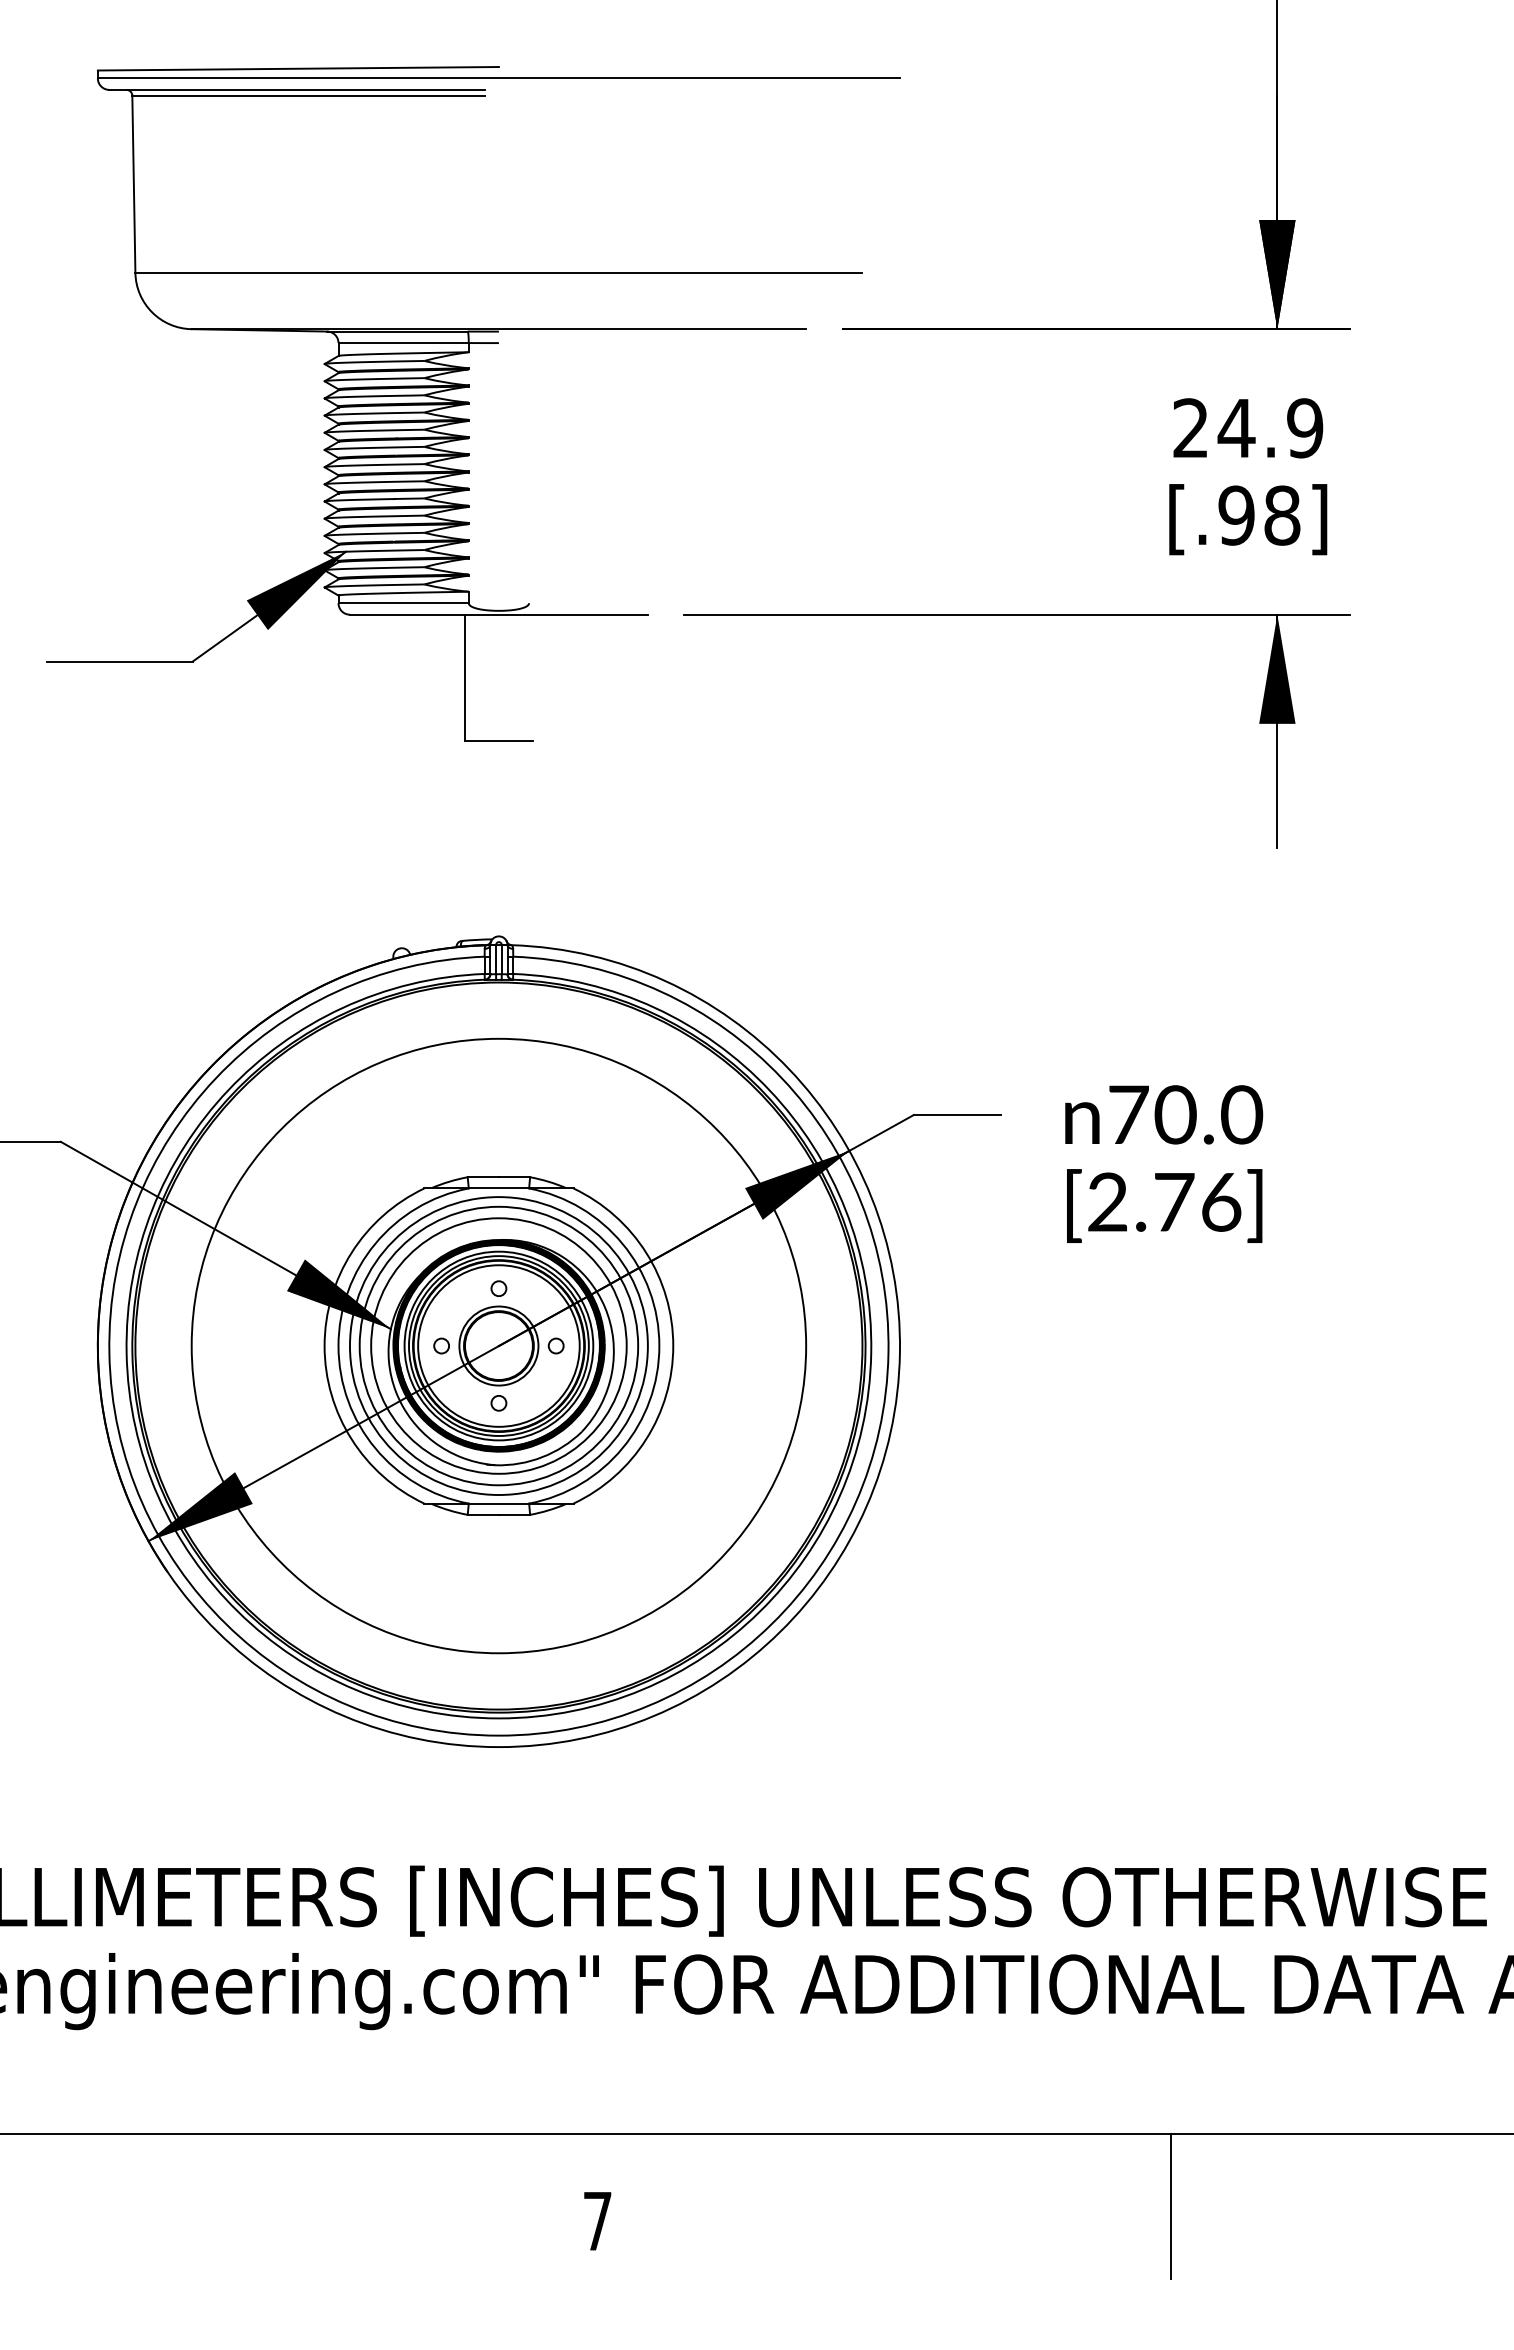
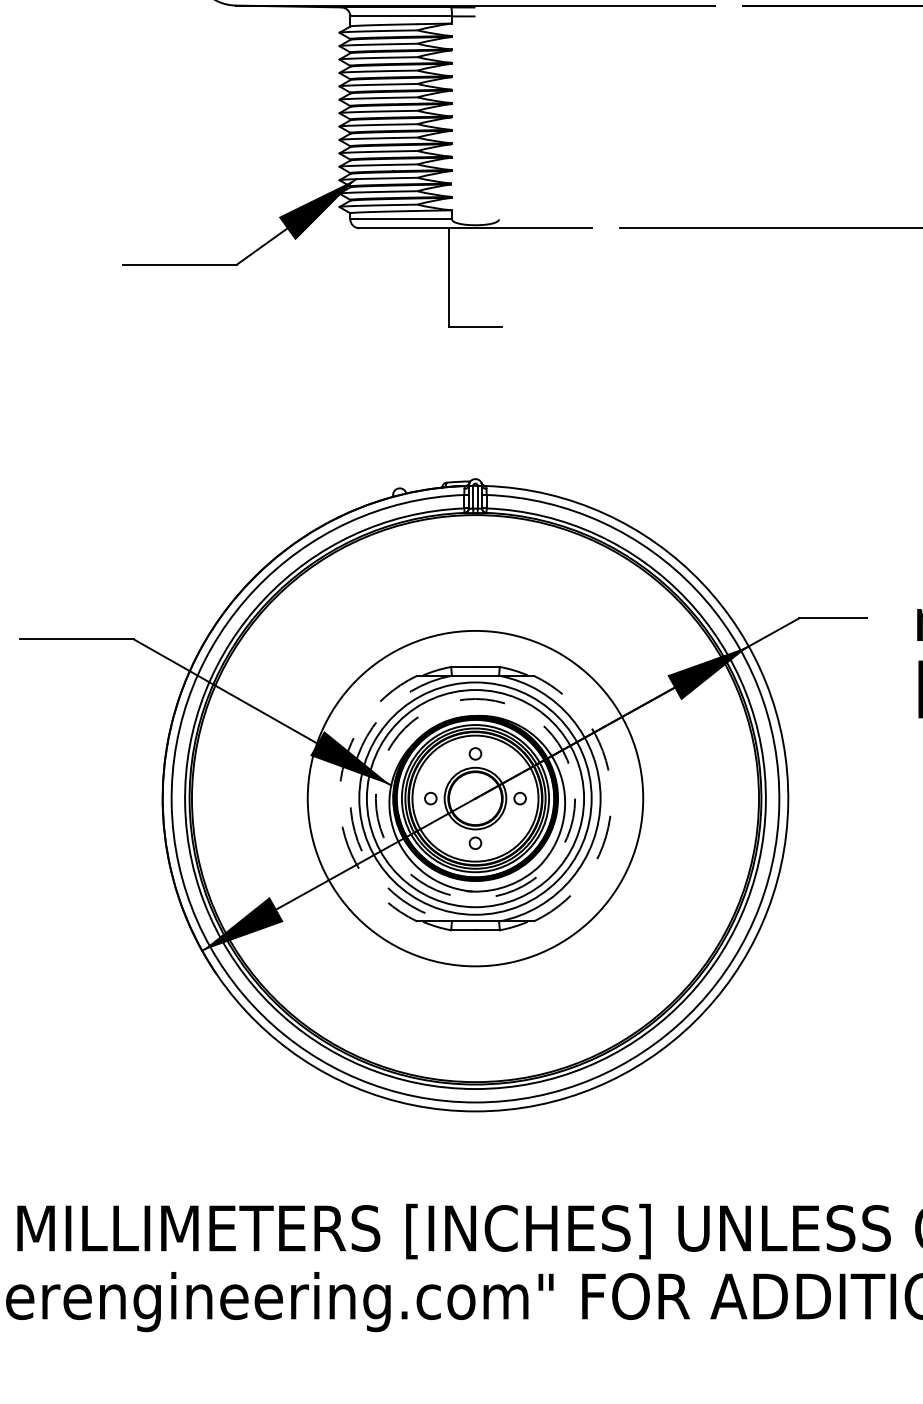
circle: (498, 1345) -> (475, 798), size x0.7
circle: (498, 1345) -> (475, 798), solid -> dashed
arc: (324, 1346) -> (339, 798), solid -> dashed
arc: (338, 1346) -> (350, 798), solid -> dashed
arc: (673, 1346) -> (611, 798), solid -> dashed

